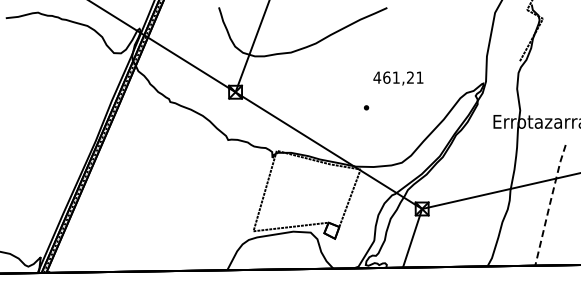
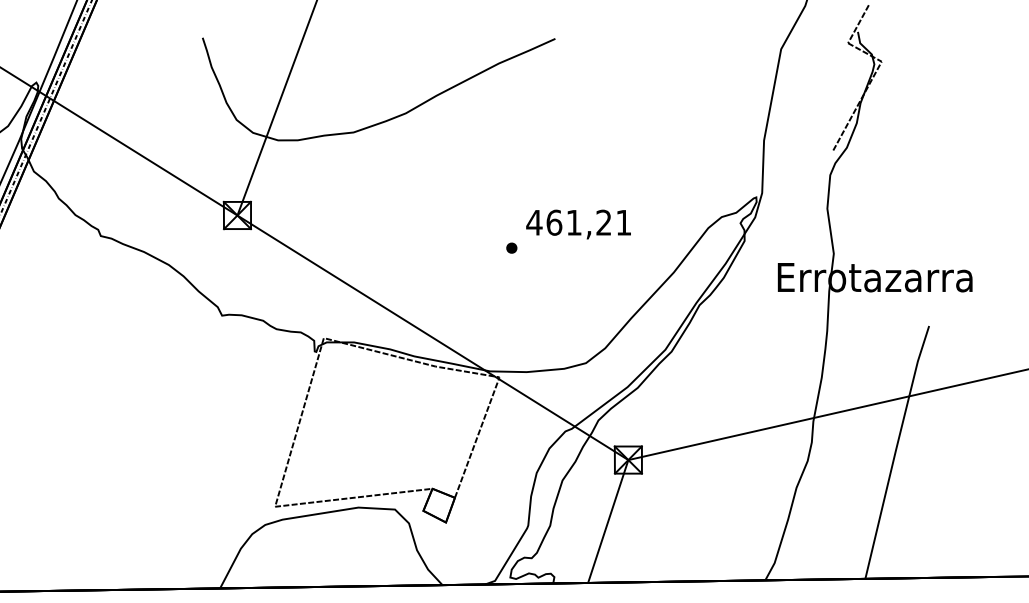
text: (398, 78) -> (578, 224), moved
line: (549, 204) -> (895, 450), dashed -> solid

